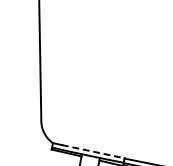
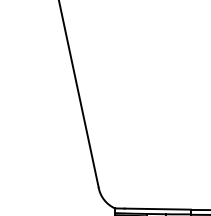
line: (93, 152) -> (158, 209), dashed -> solid

